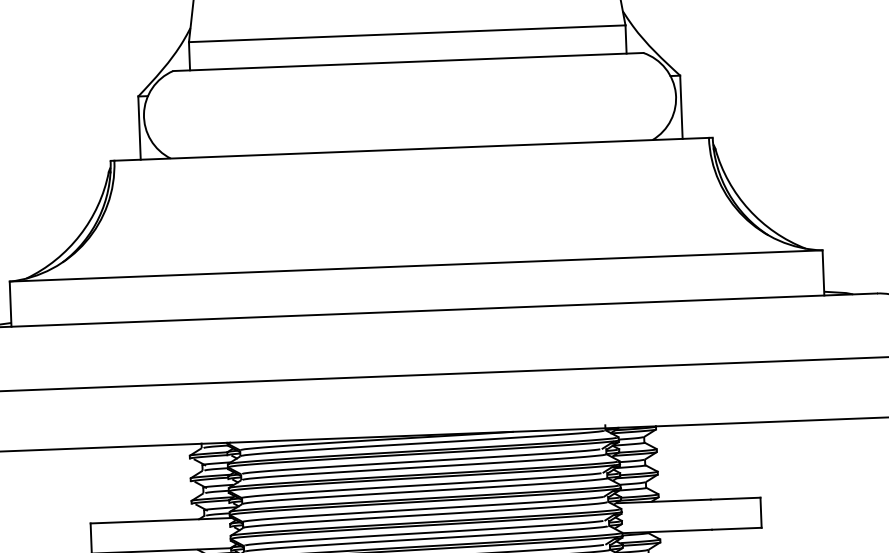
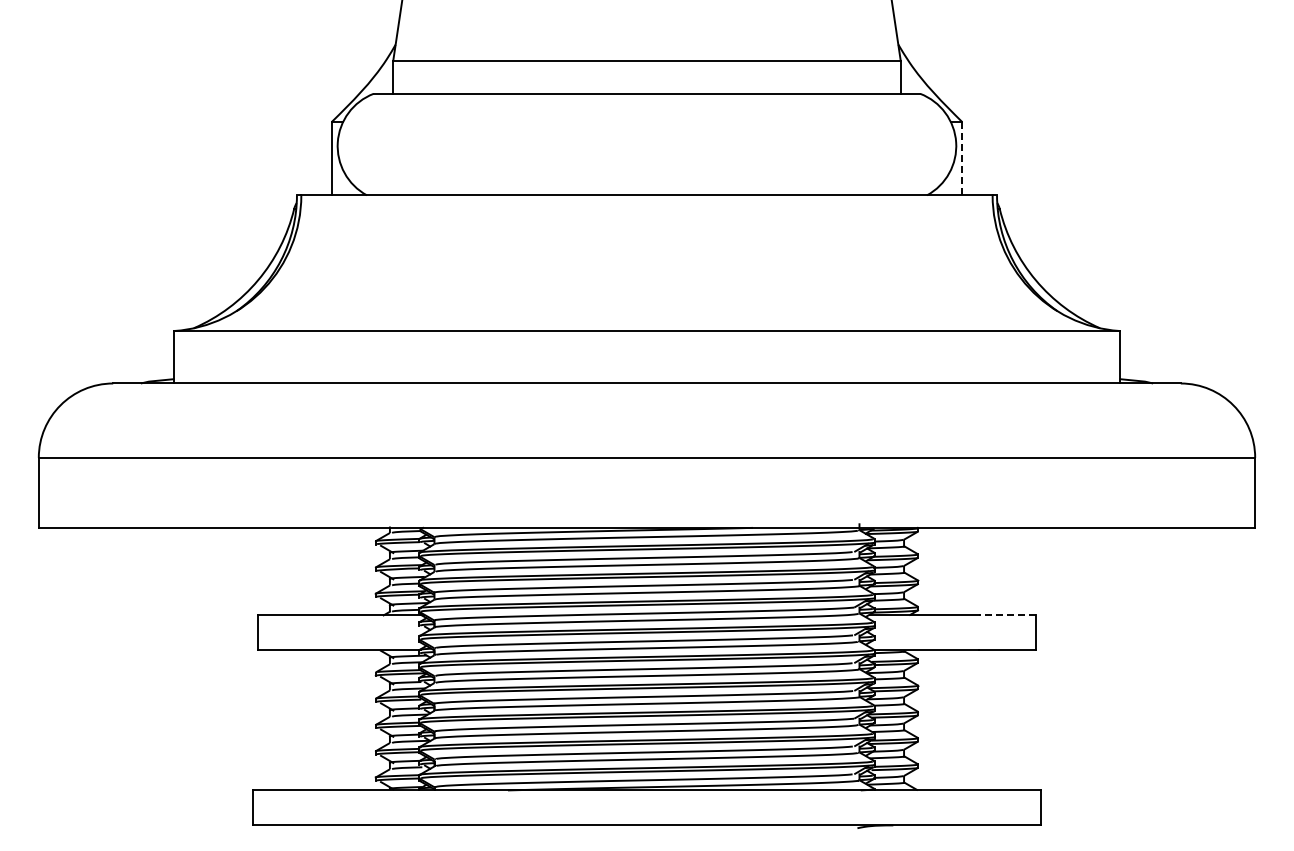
line: (681, 107) -> (962, 158), solid -> dashed
line: (735, 498) -> (1007, 615), solid -> dashed

